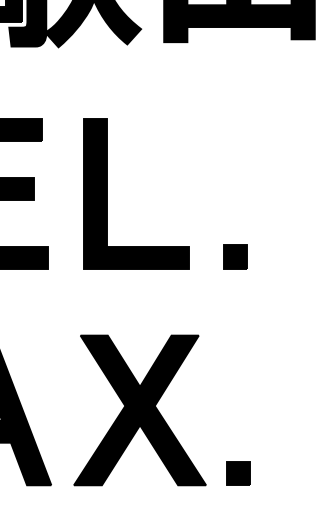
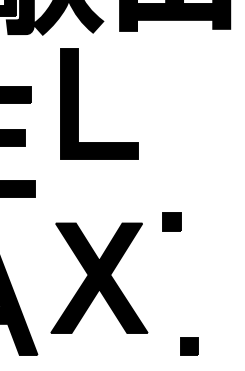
part: (107, 193) -> (78, 103), moved
part: (234, 256) -> (171, 221), moved
part: (140, 409) -> (99, 277), moved
part: (238, 473) -> (189, 346), moved

